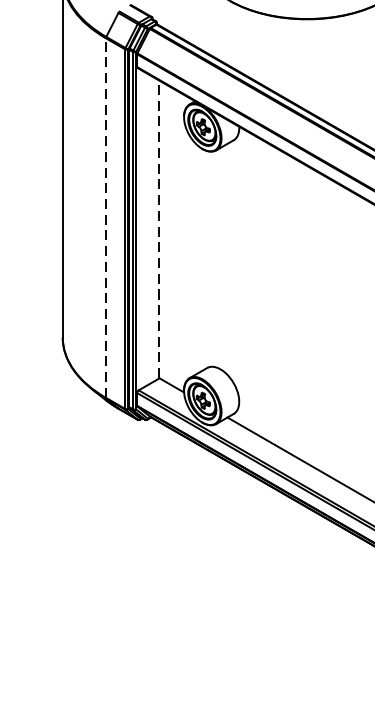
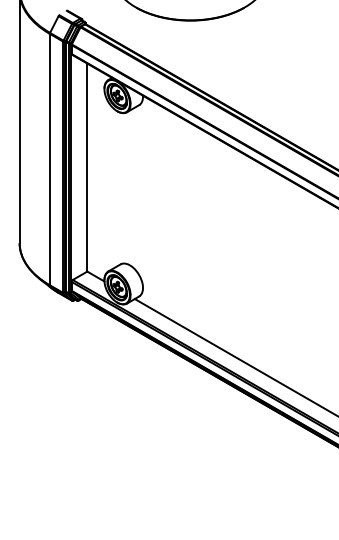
line: (105, 217) -> (49, 159), dashed -> solid
line: (159, 229) -> (87, 167), dashed -> solid

